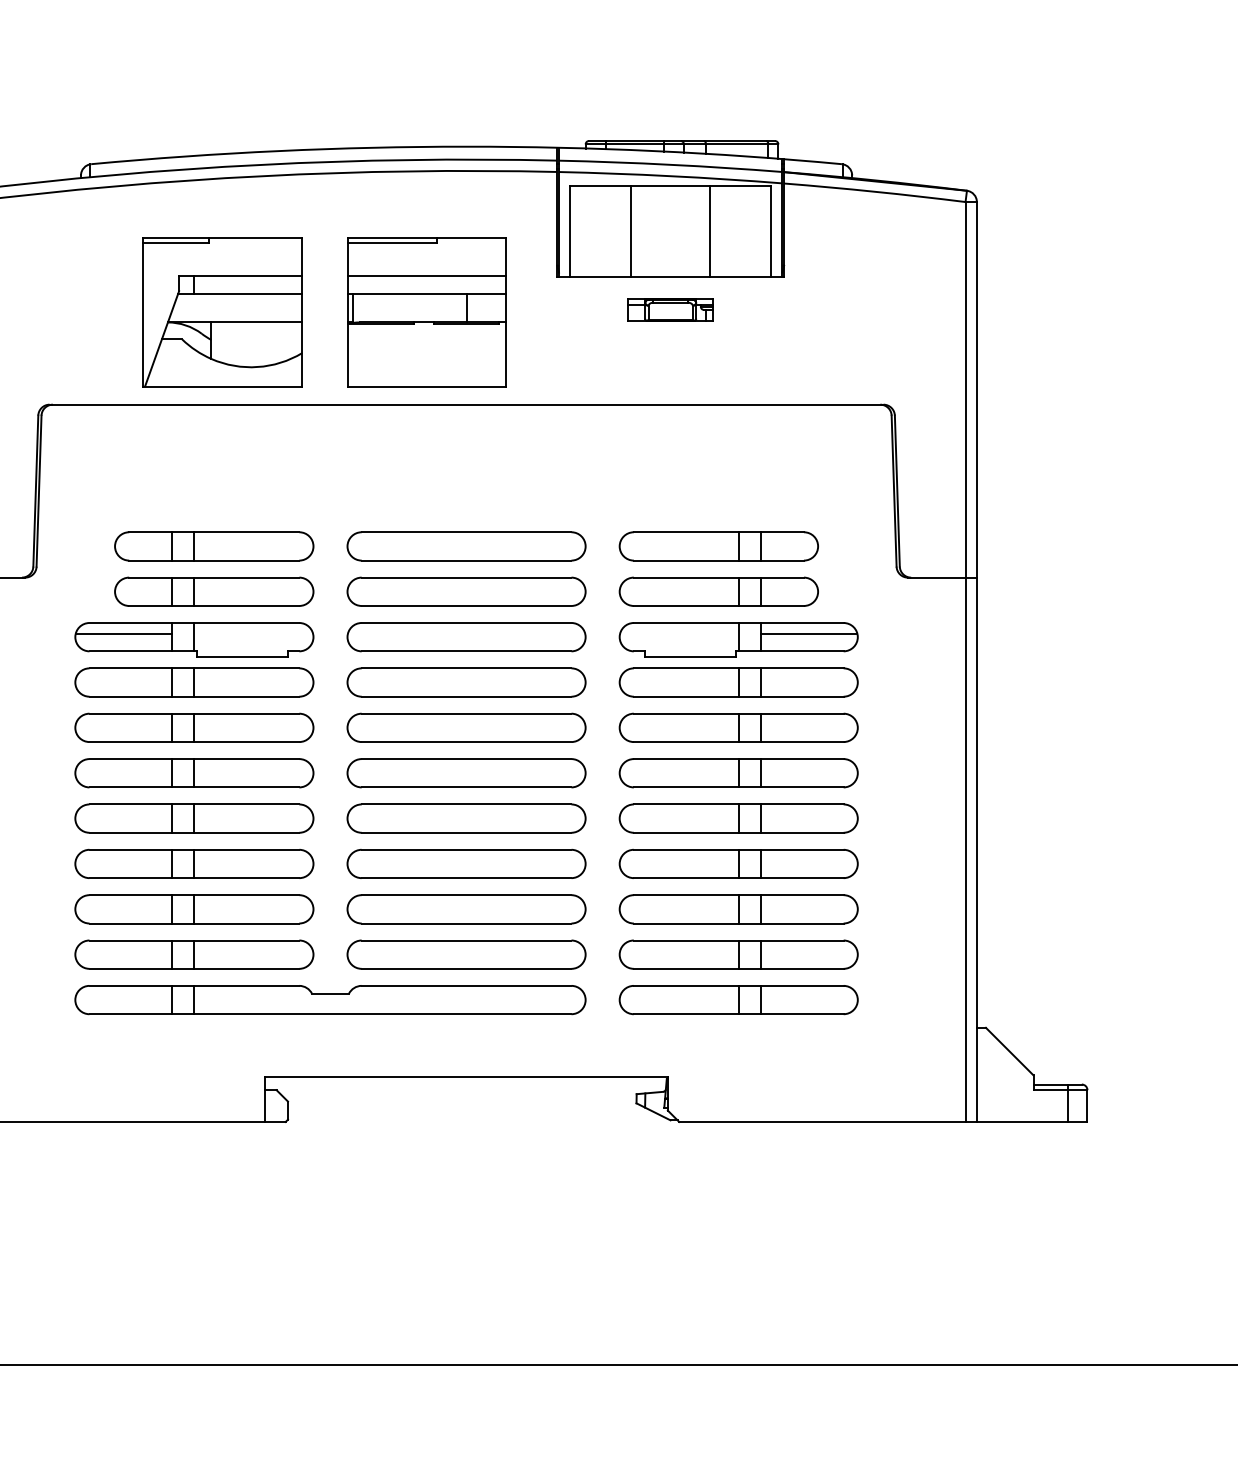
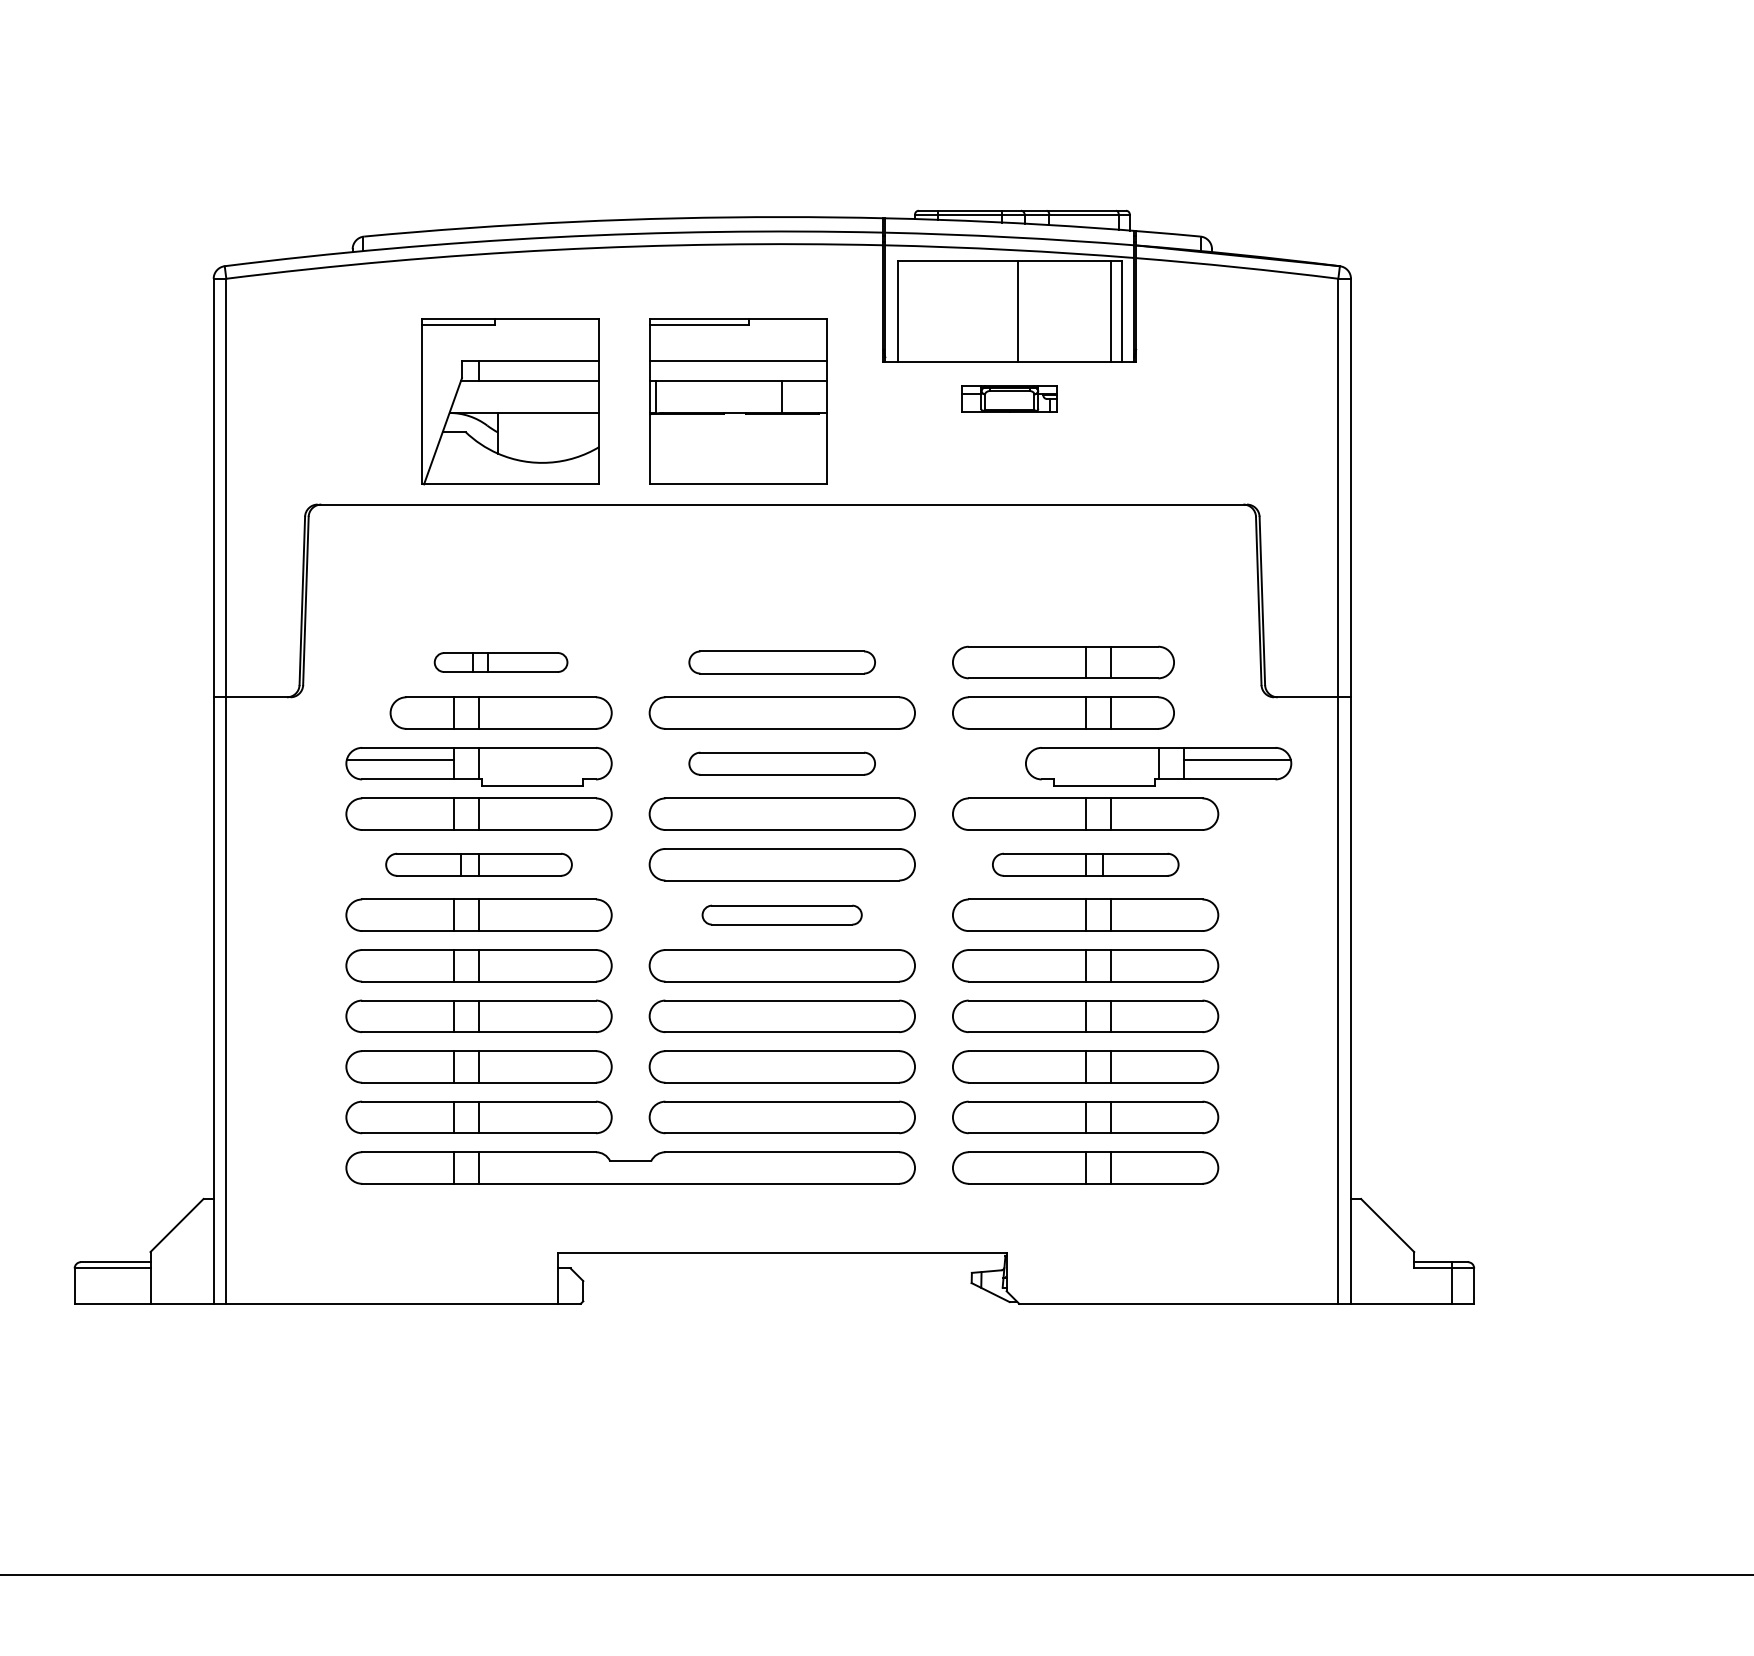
line: (630, 231) -> (1017, 311), moved
line: (710, 231) -> (1111, 311), moved
part: (213, 546) -> (500, 662), size x0.6
part: (465, 546) -> (781, 662), size x0.7
part: (465, 637) -> (781, 763), size x0.7
part: (738, 639) -> (1158, 766), moved
part: (193, 727) -> (478, 864), size x0.7
part: (738, 727) -> (1085, 864), size x0.7
part: (465, 772) -> (781, 914), size x0.6

